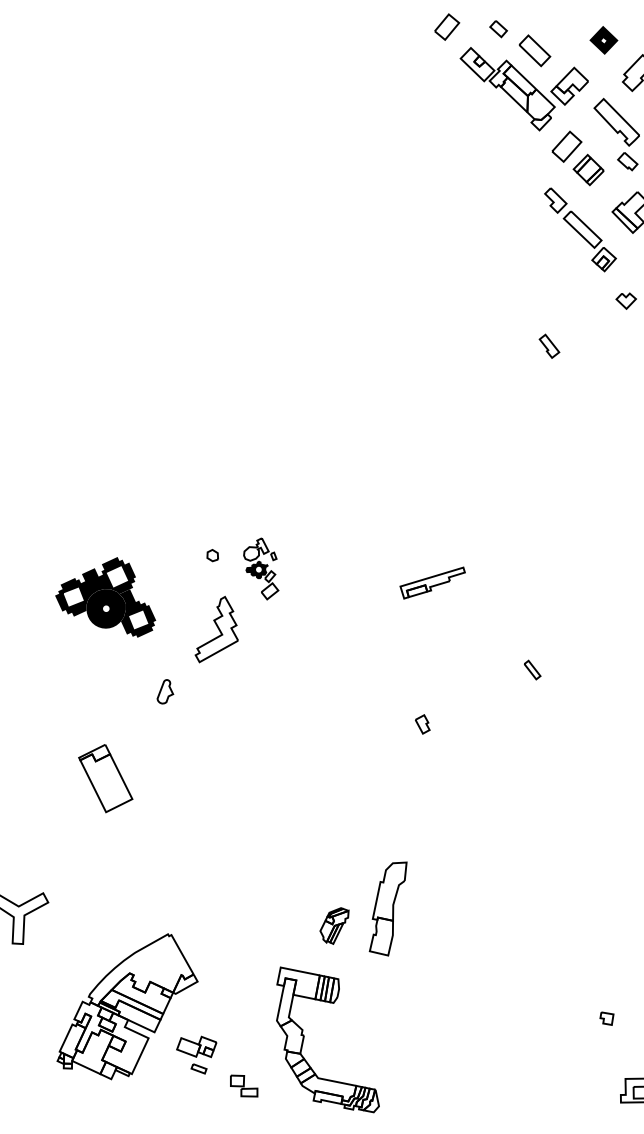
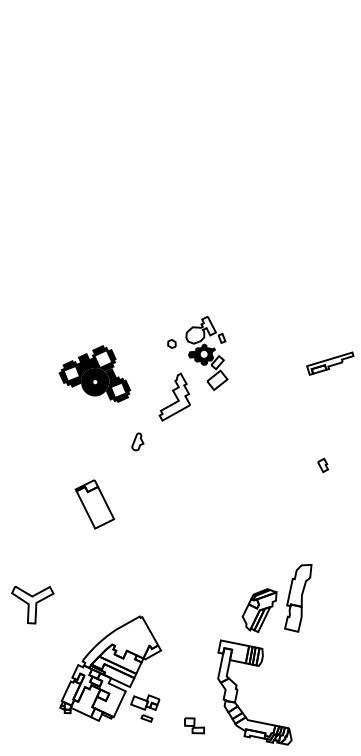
part: (260, 568) -> (206, 353), size x1.67
part: (334, 925) -> (259, 610), size x1.67
part: (196, 1054) -> (145, 708), moved

